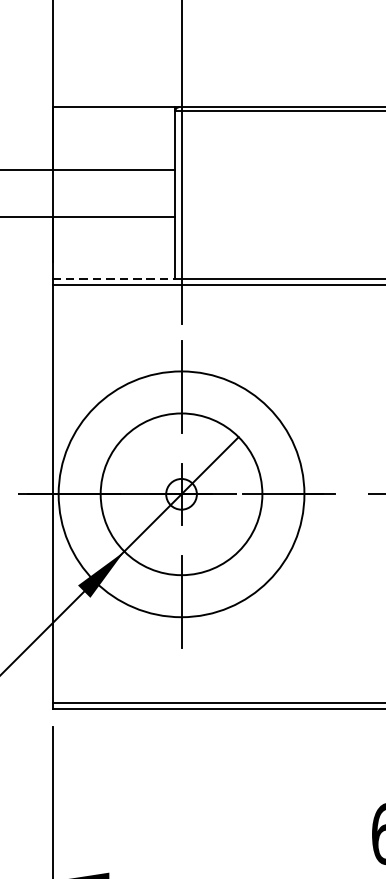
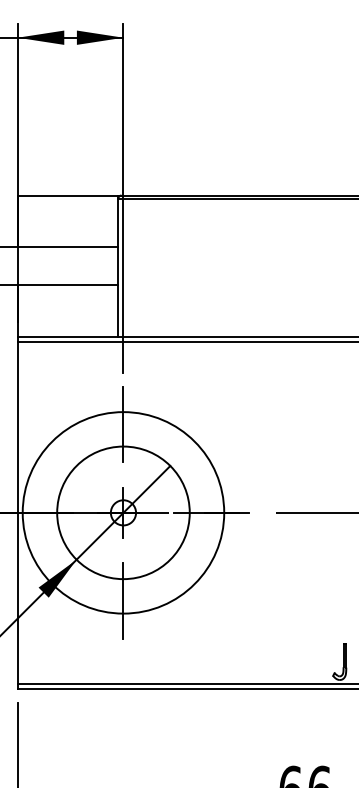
line: (114, 279) -> (68, 336), dashed -> solid

